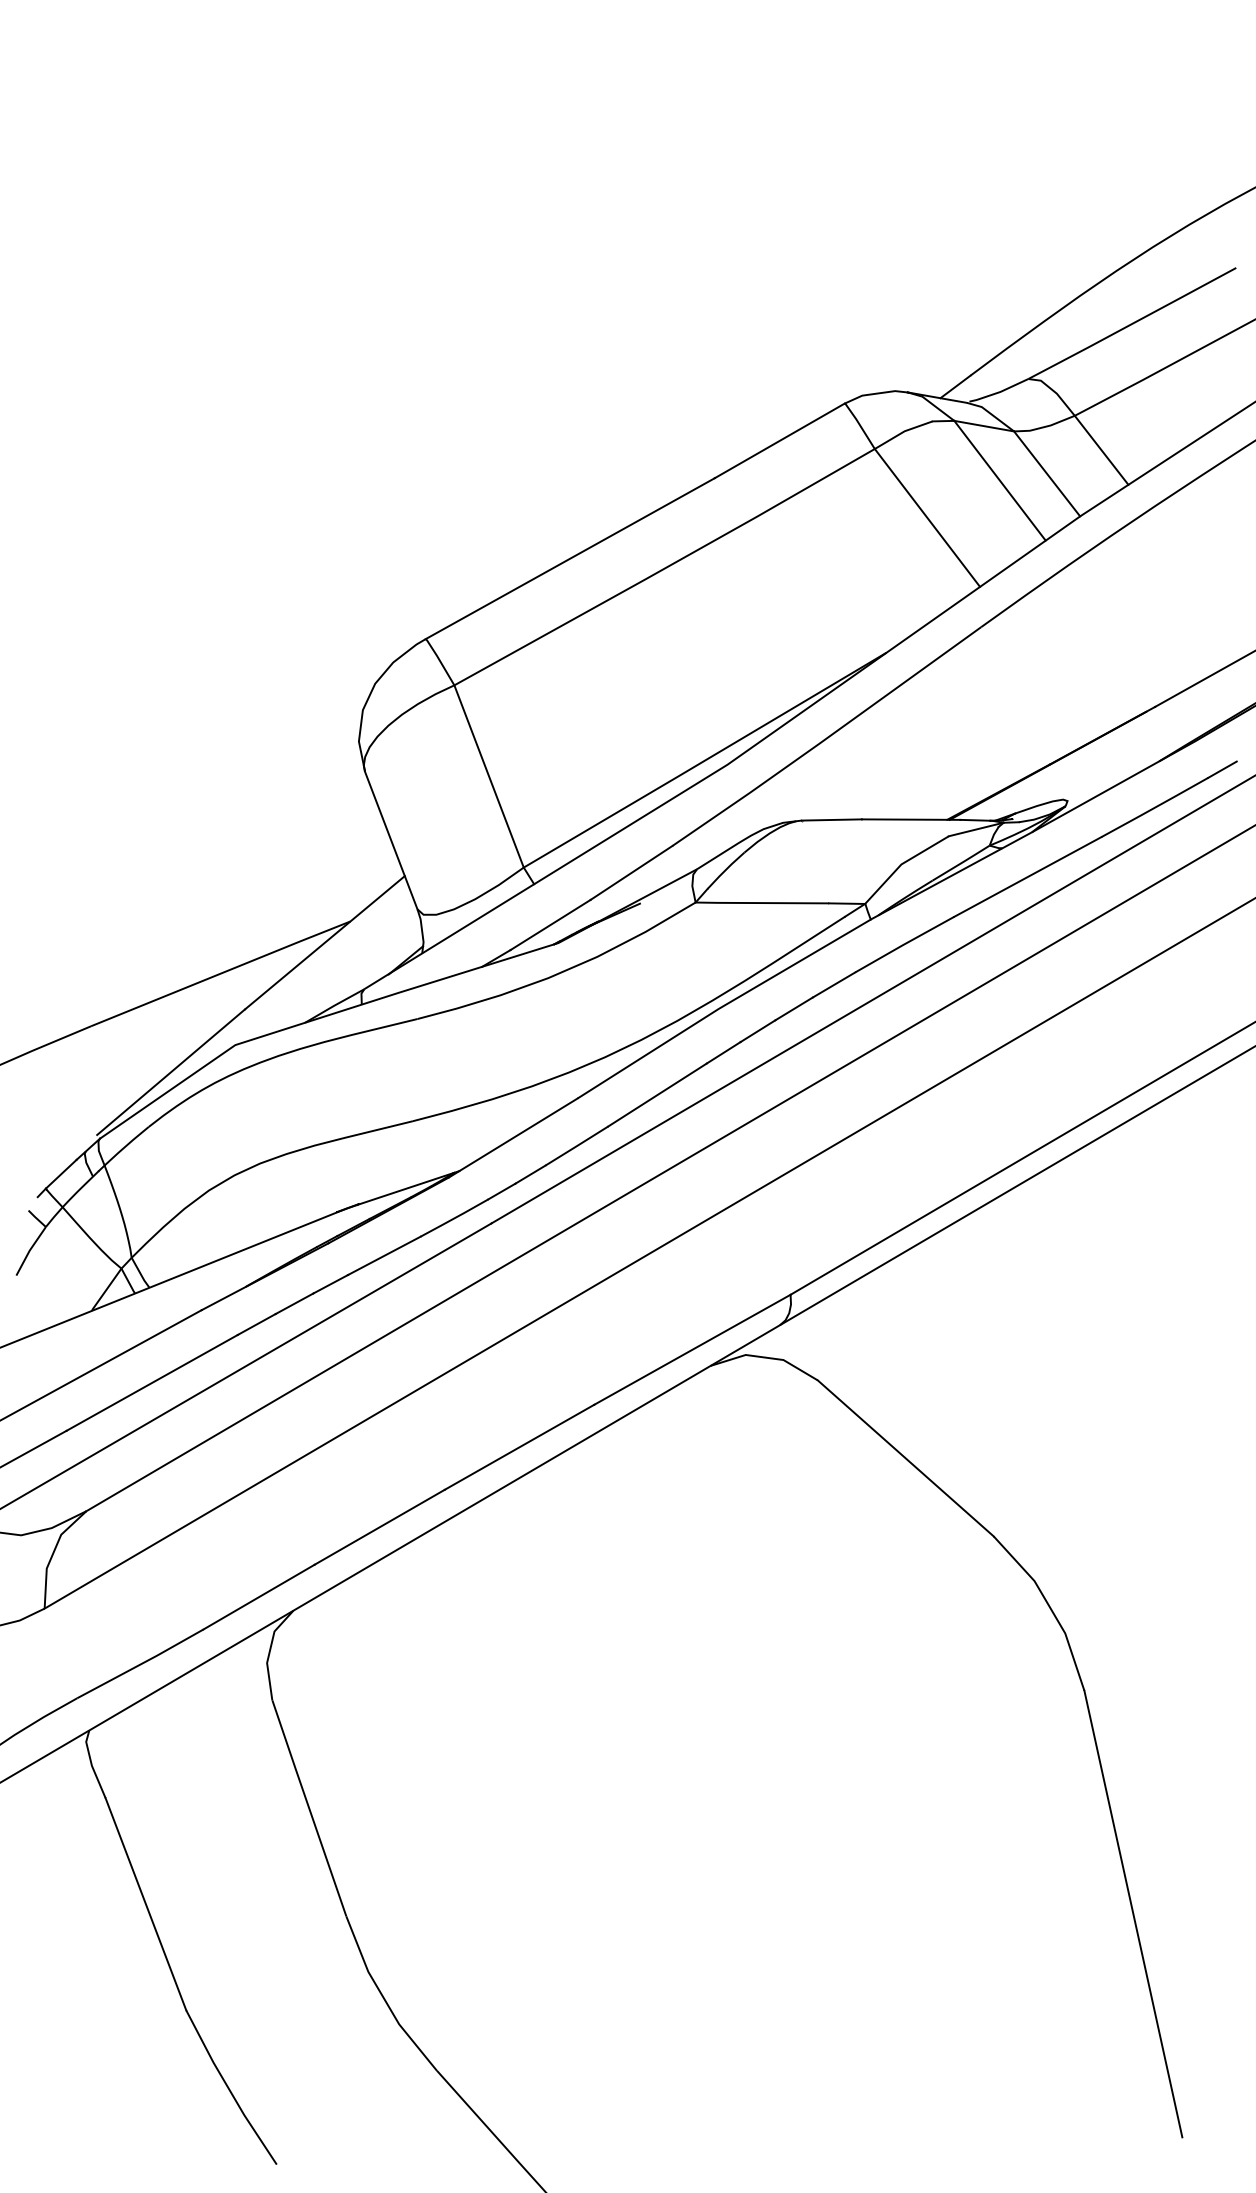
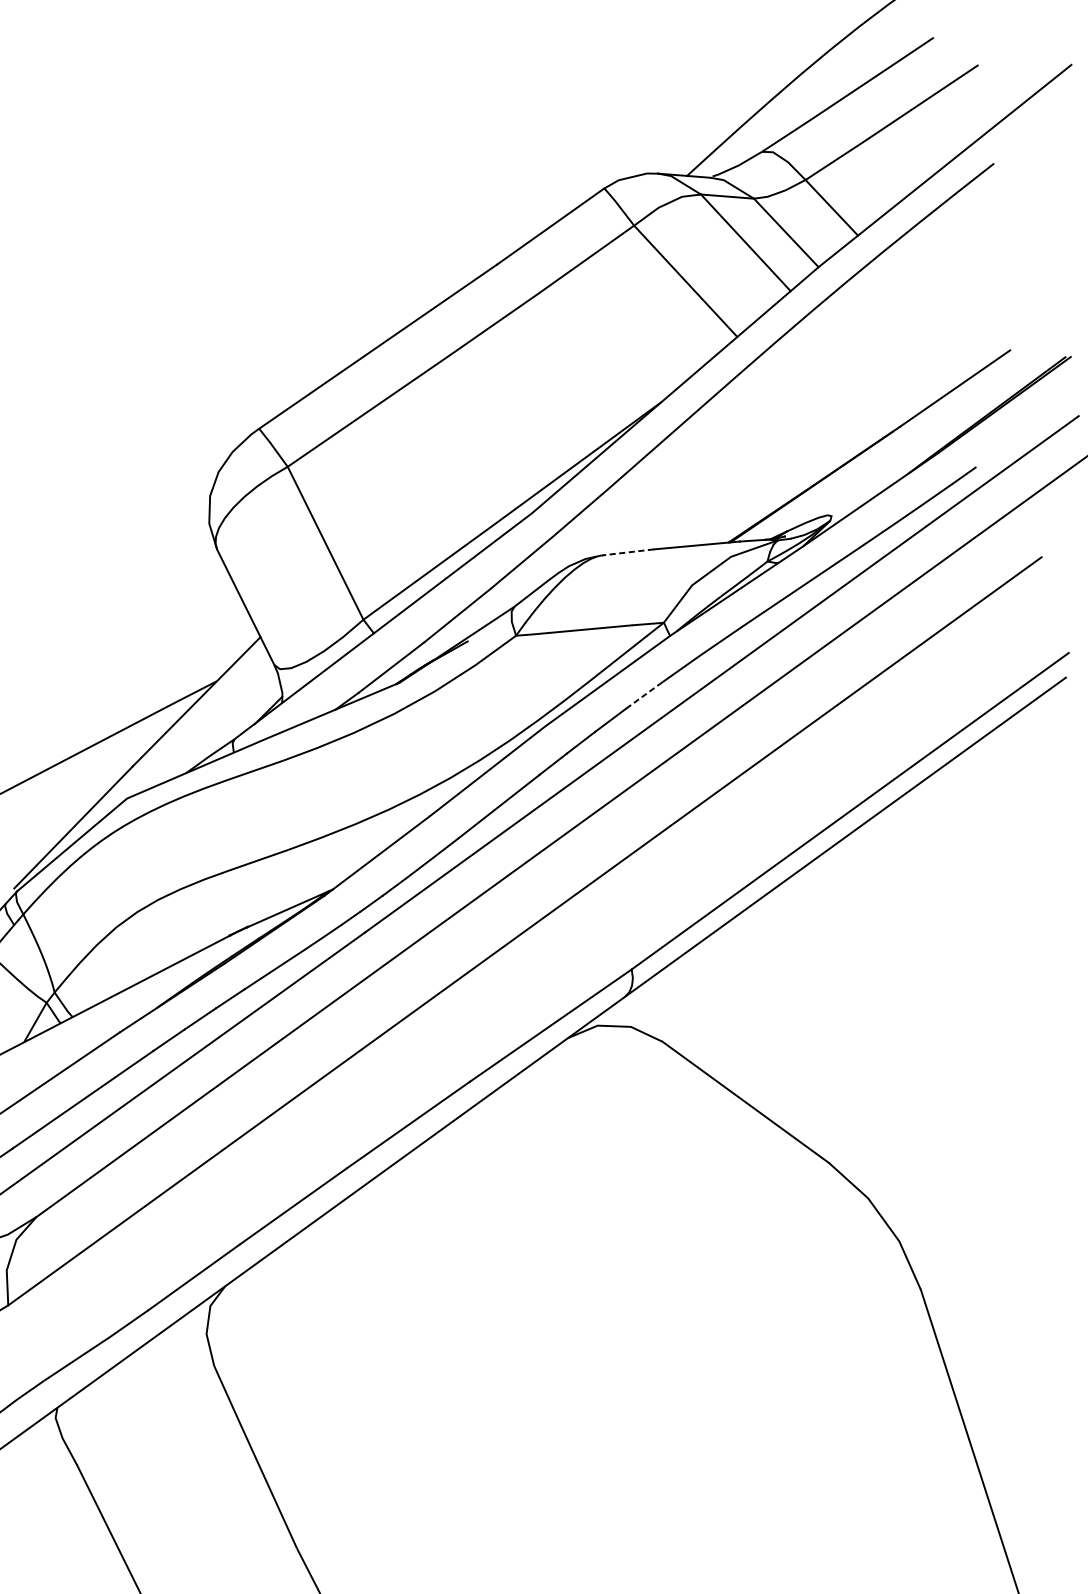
line: (831, 819) -> (627, 552), solid -> dashed
line: (834, 985) -> (644, 696), solid -> dashed

